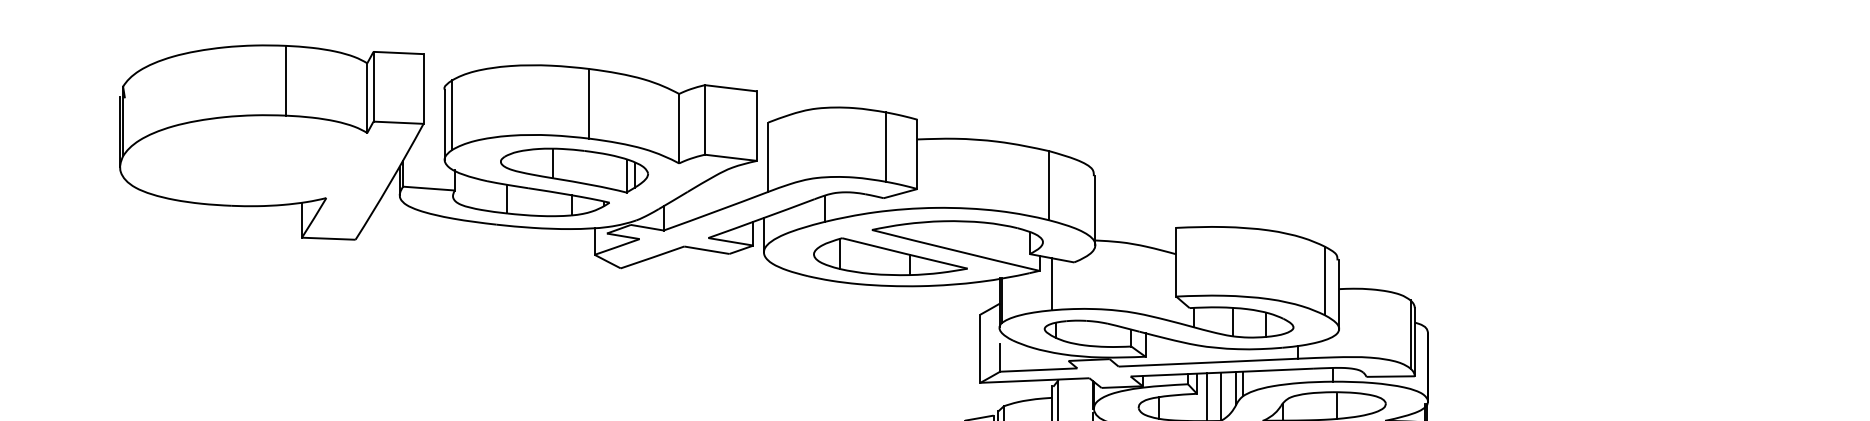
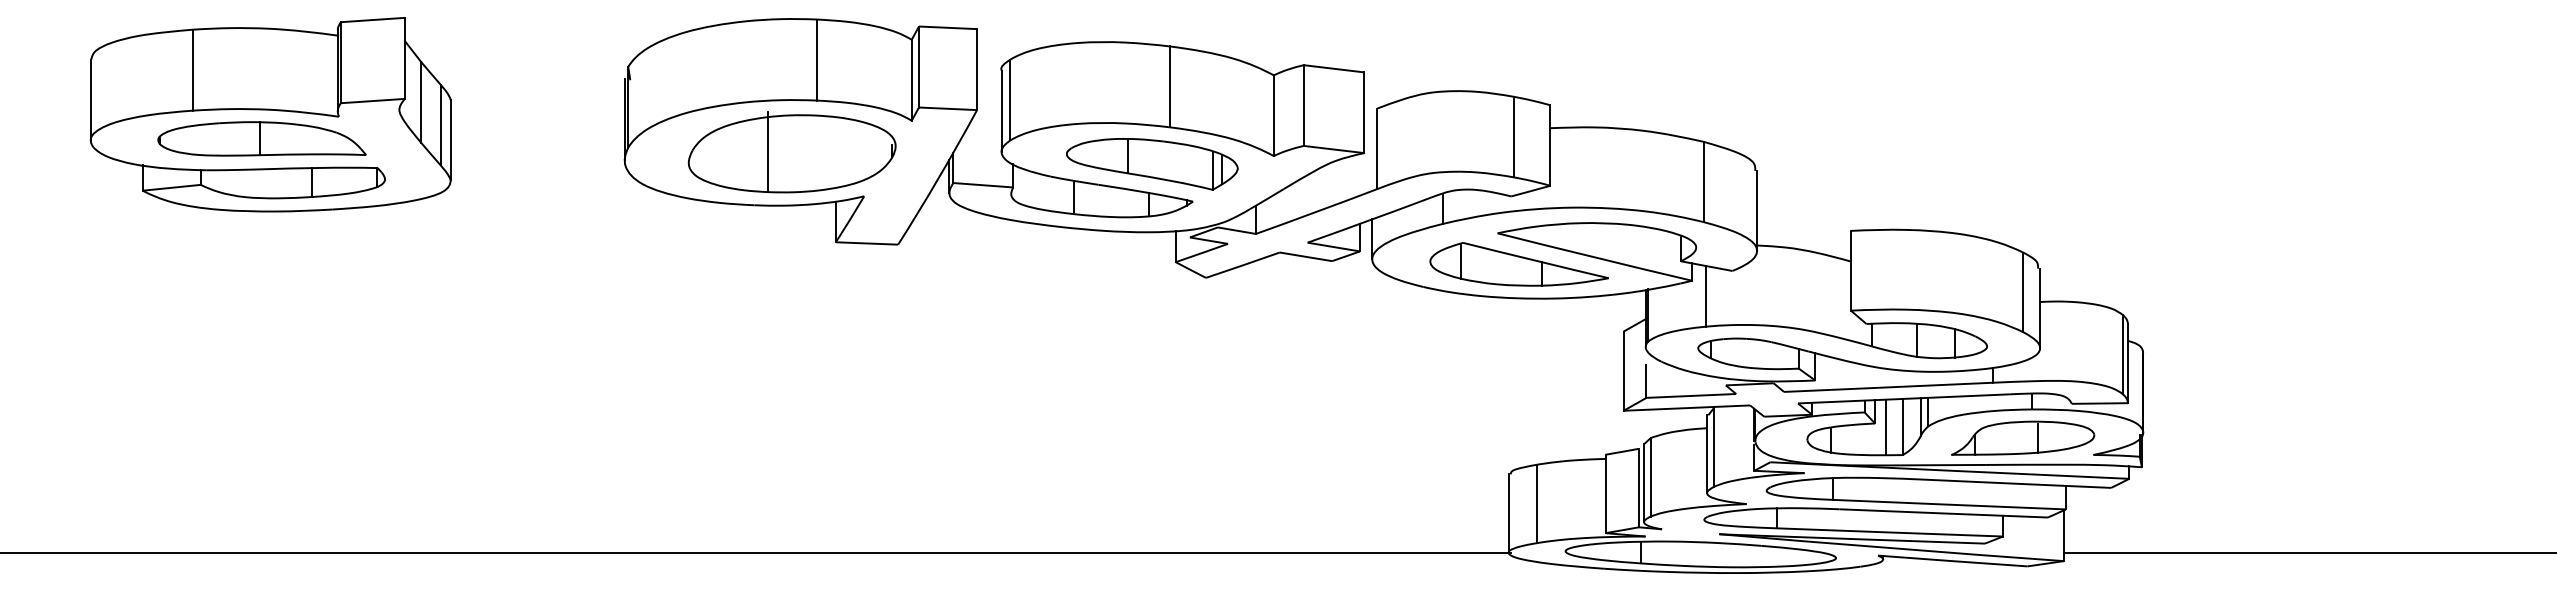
part: (263, 160) -> (791, 152), added

